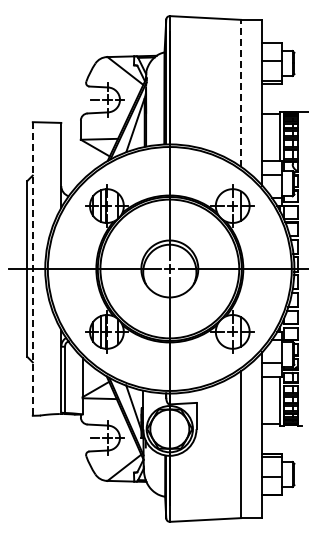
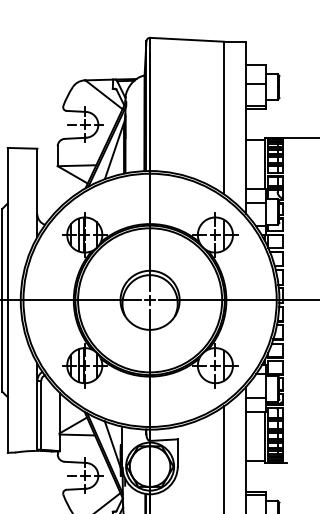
line: (241, 92) -> (224, 117), dashed -> solid
line: (32, 268) -> (7, 299), dashed -> solid

